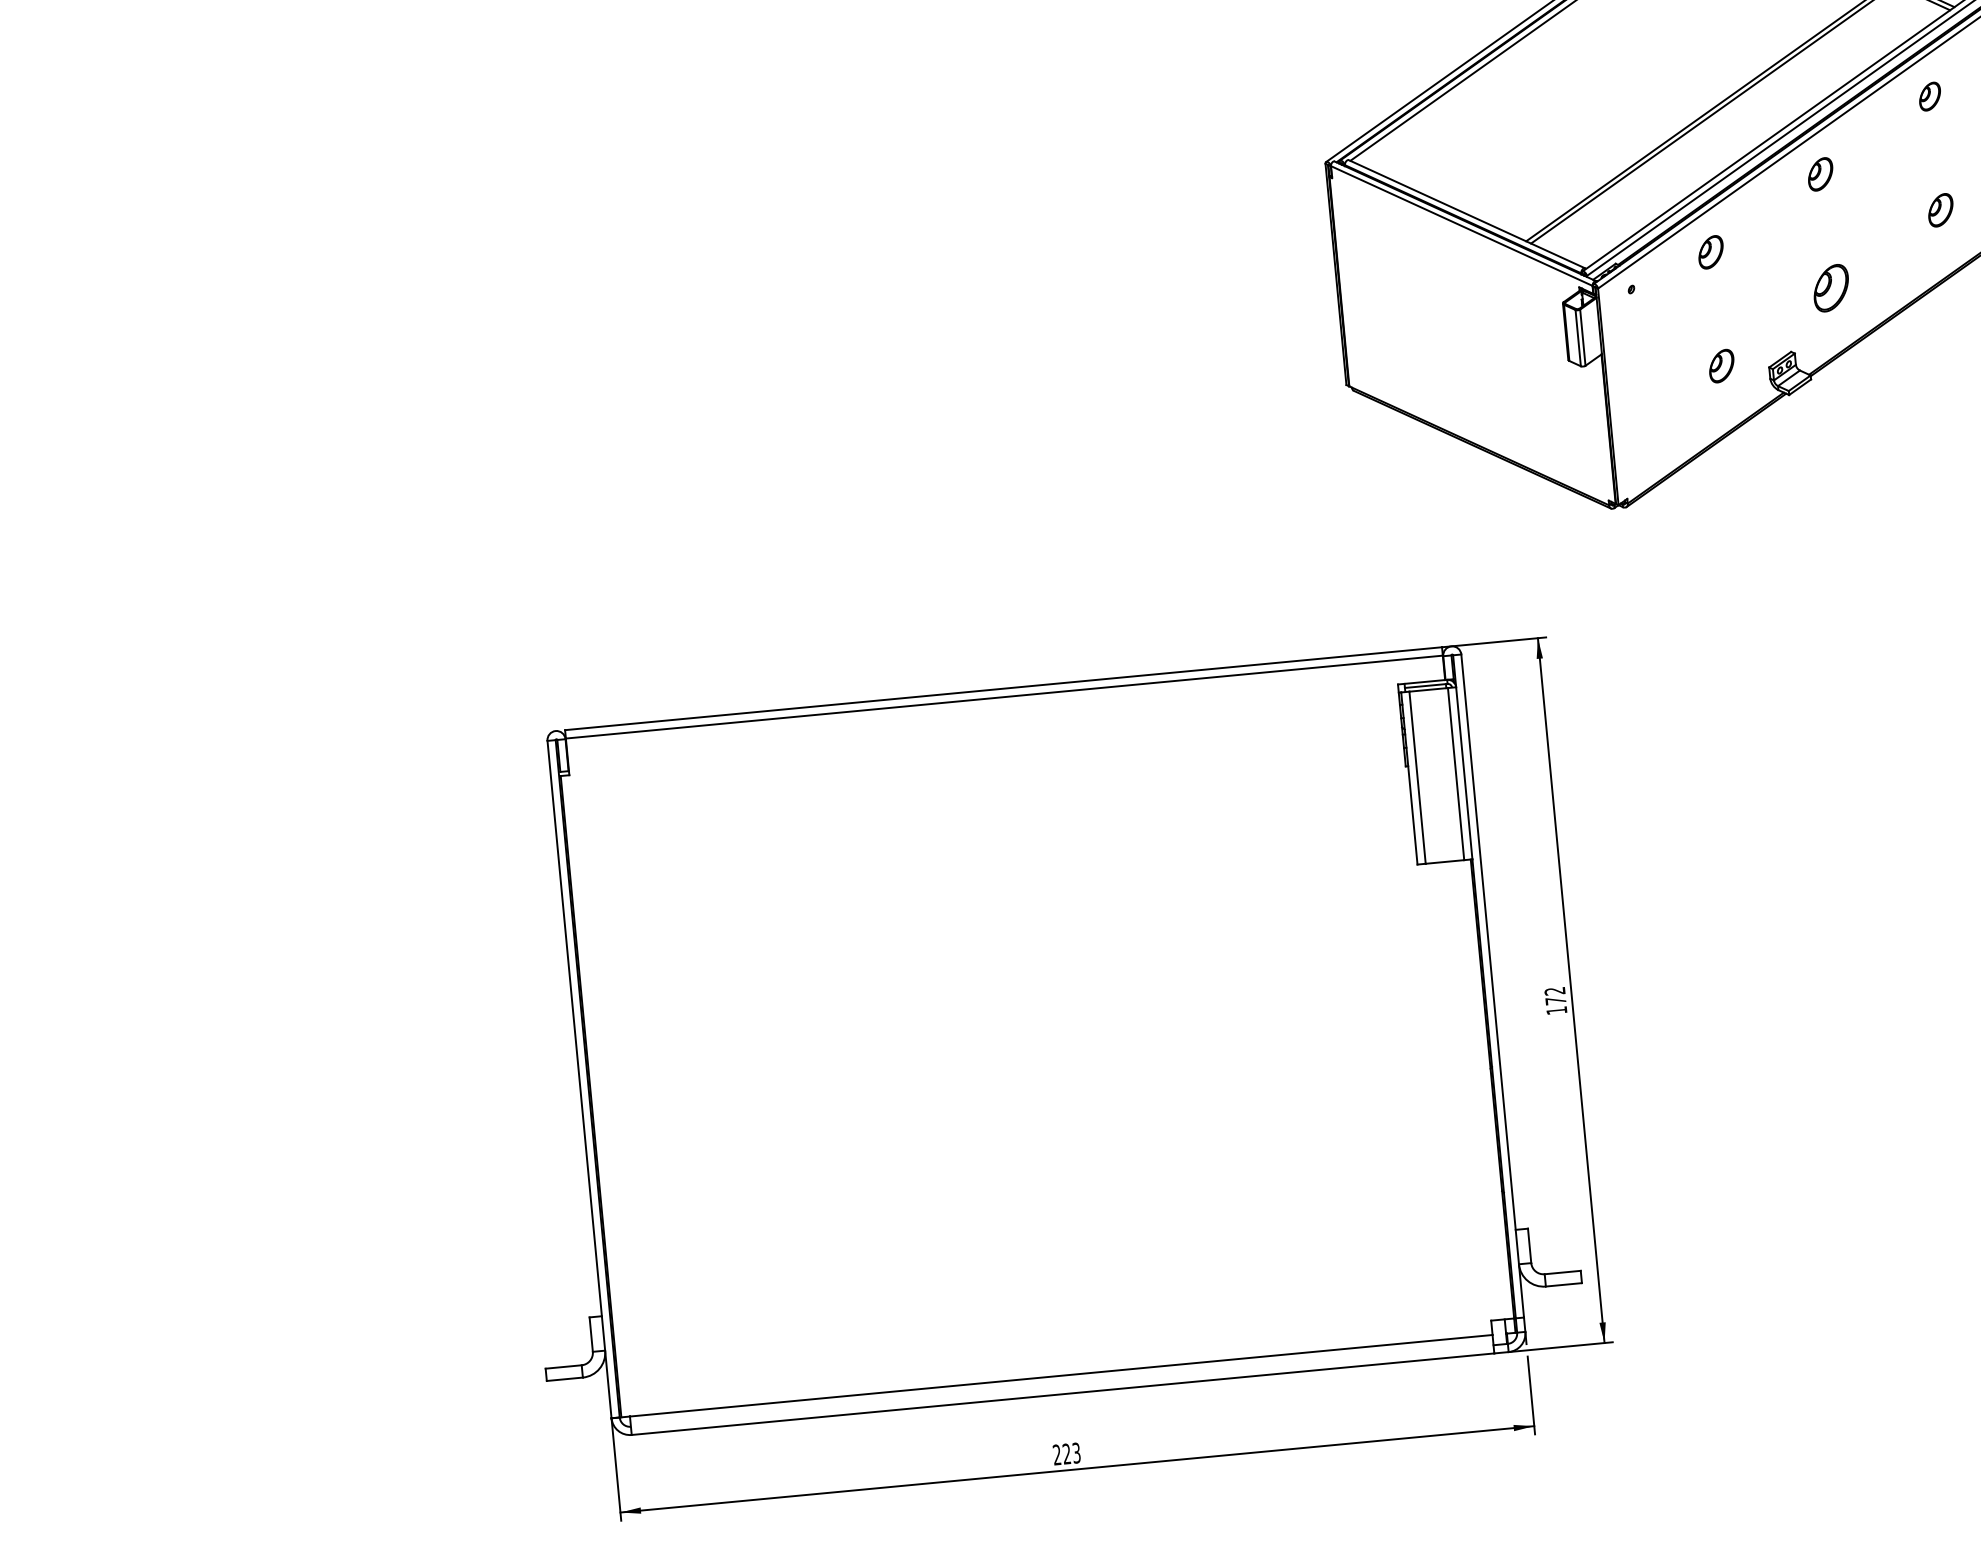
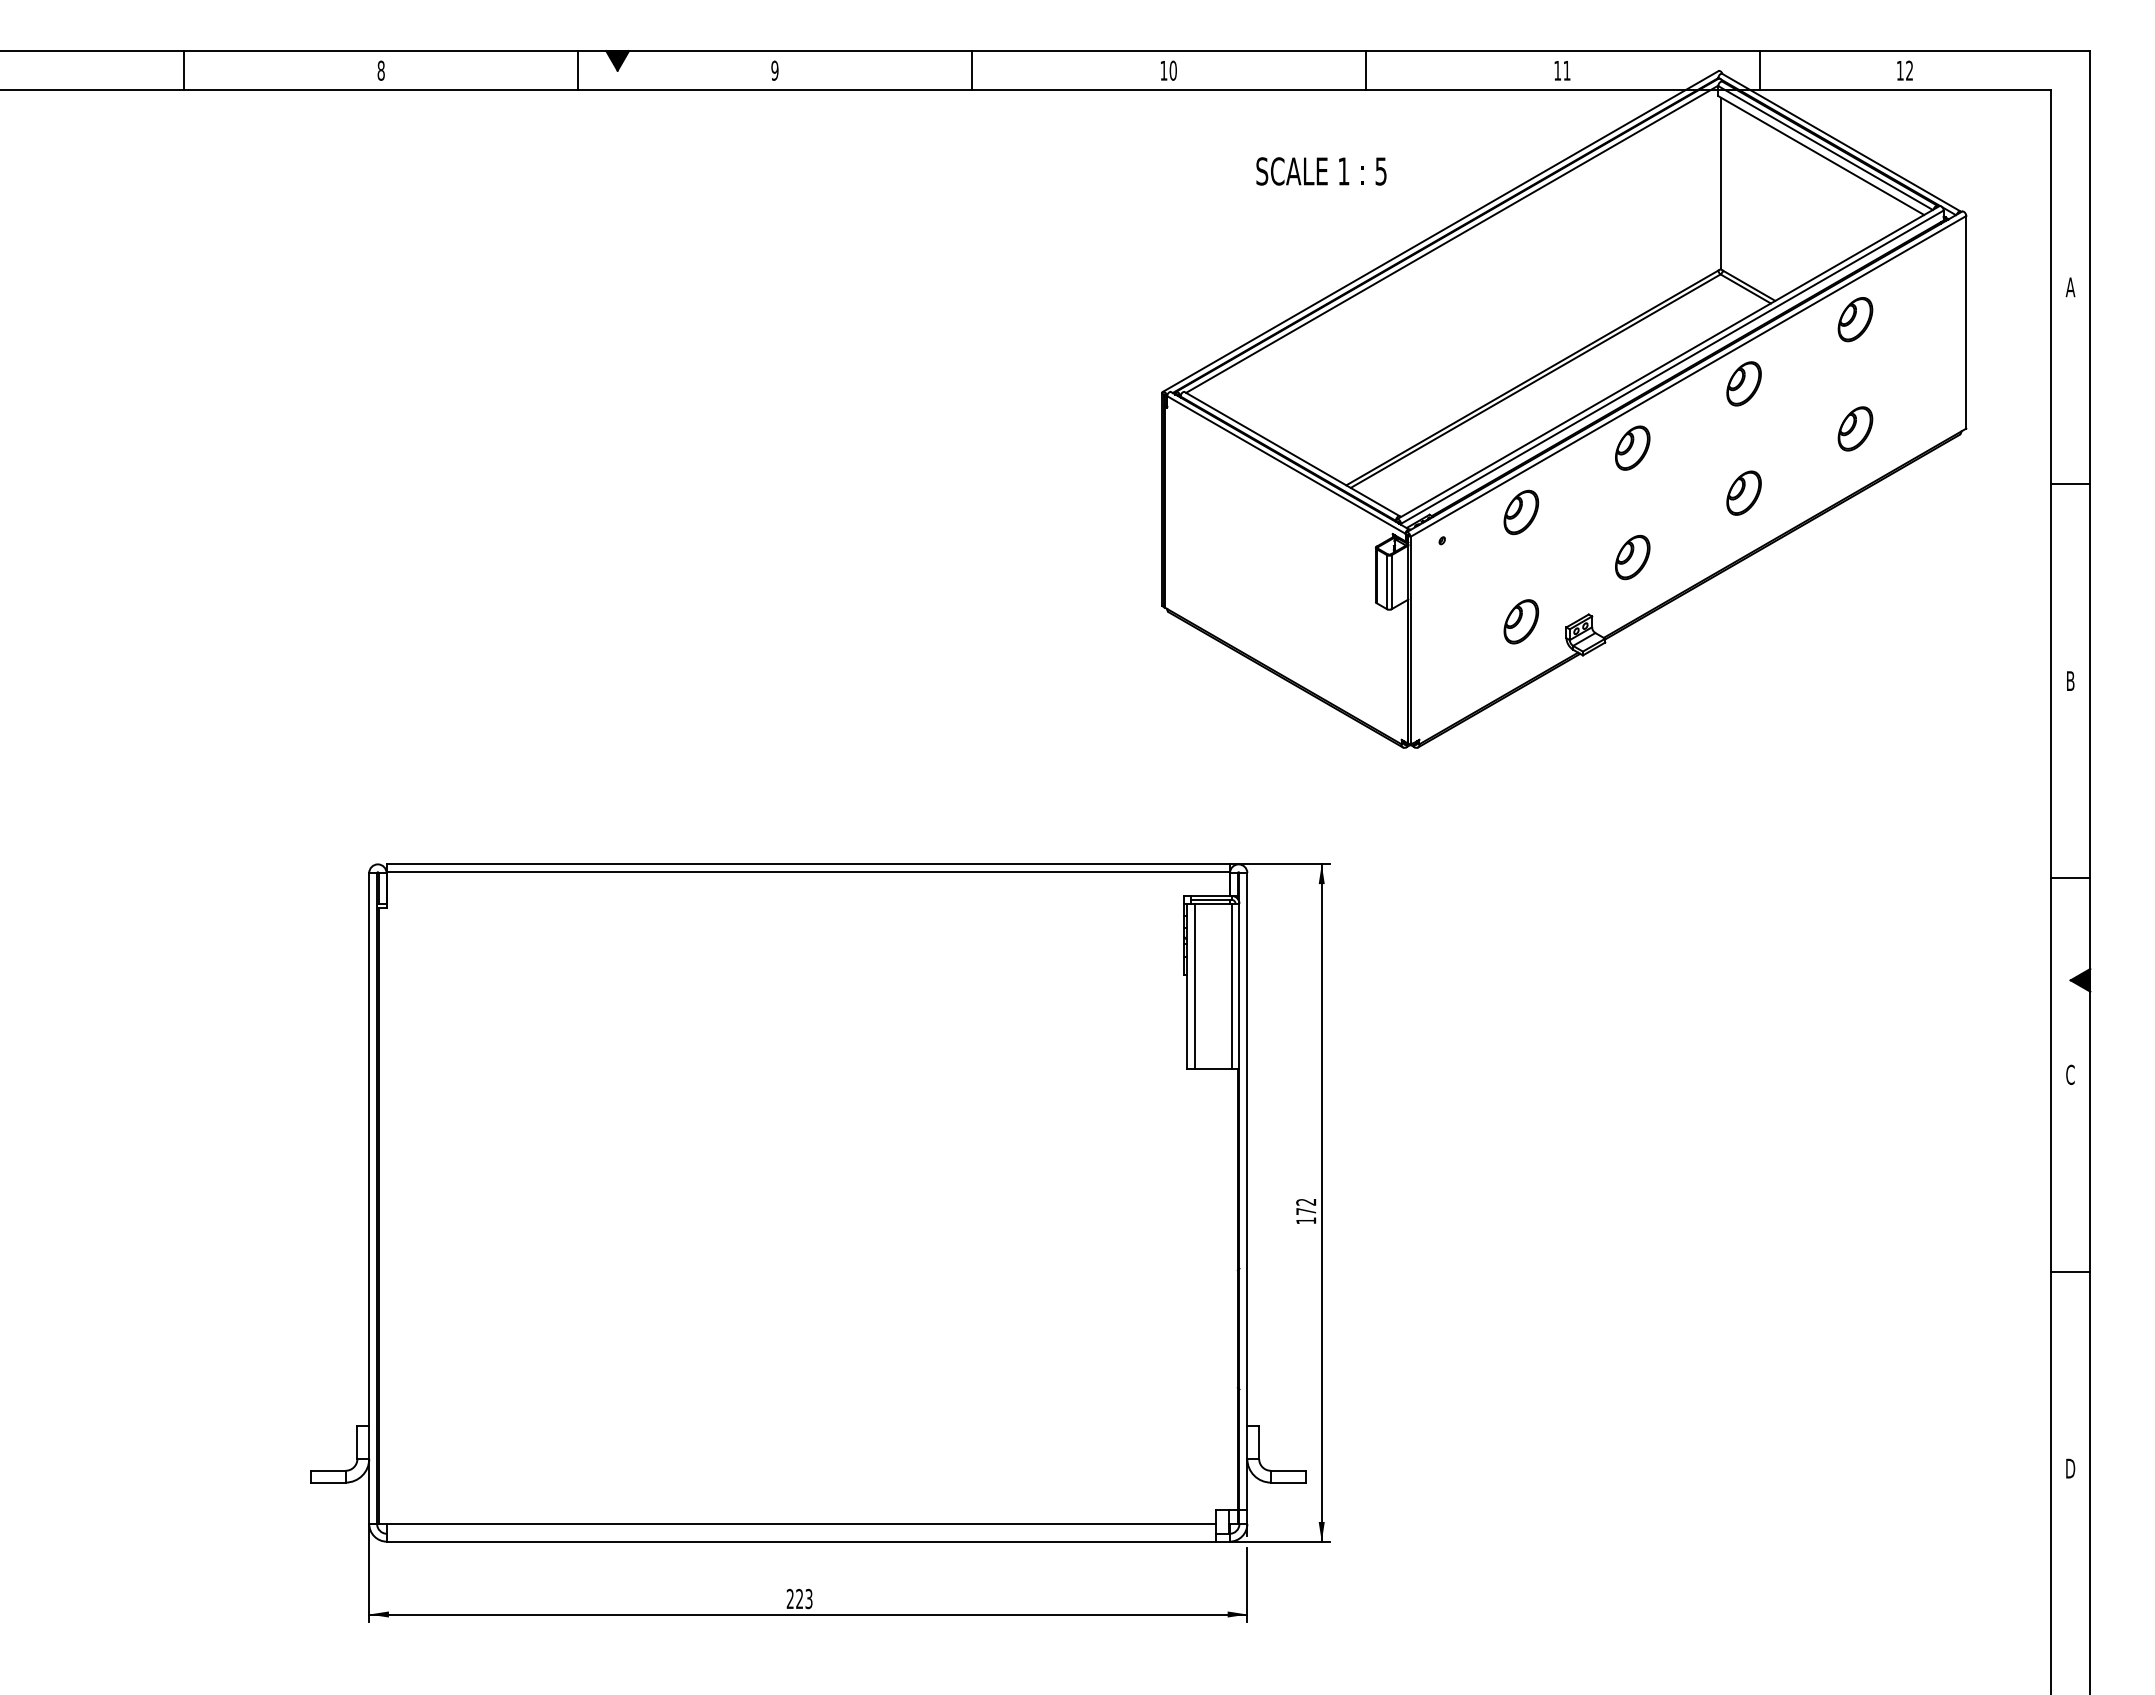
part: (1929, 96) -> (1743, 383), size x1.67
part: (1820, 173) -> (1632, 447), size x1.43
part: (1940, 209) -> (1743, 492), size x1.43
part: (1711, 252) -> (1521, 512), size x1.43
part: (1721, 365) -> (1521, 621), size x1.43

